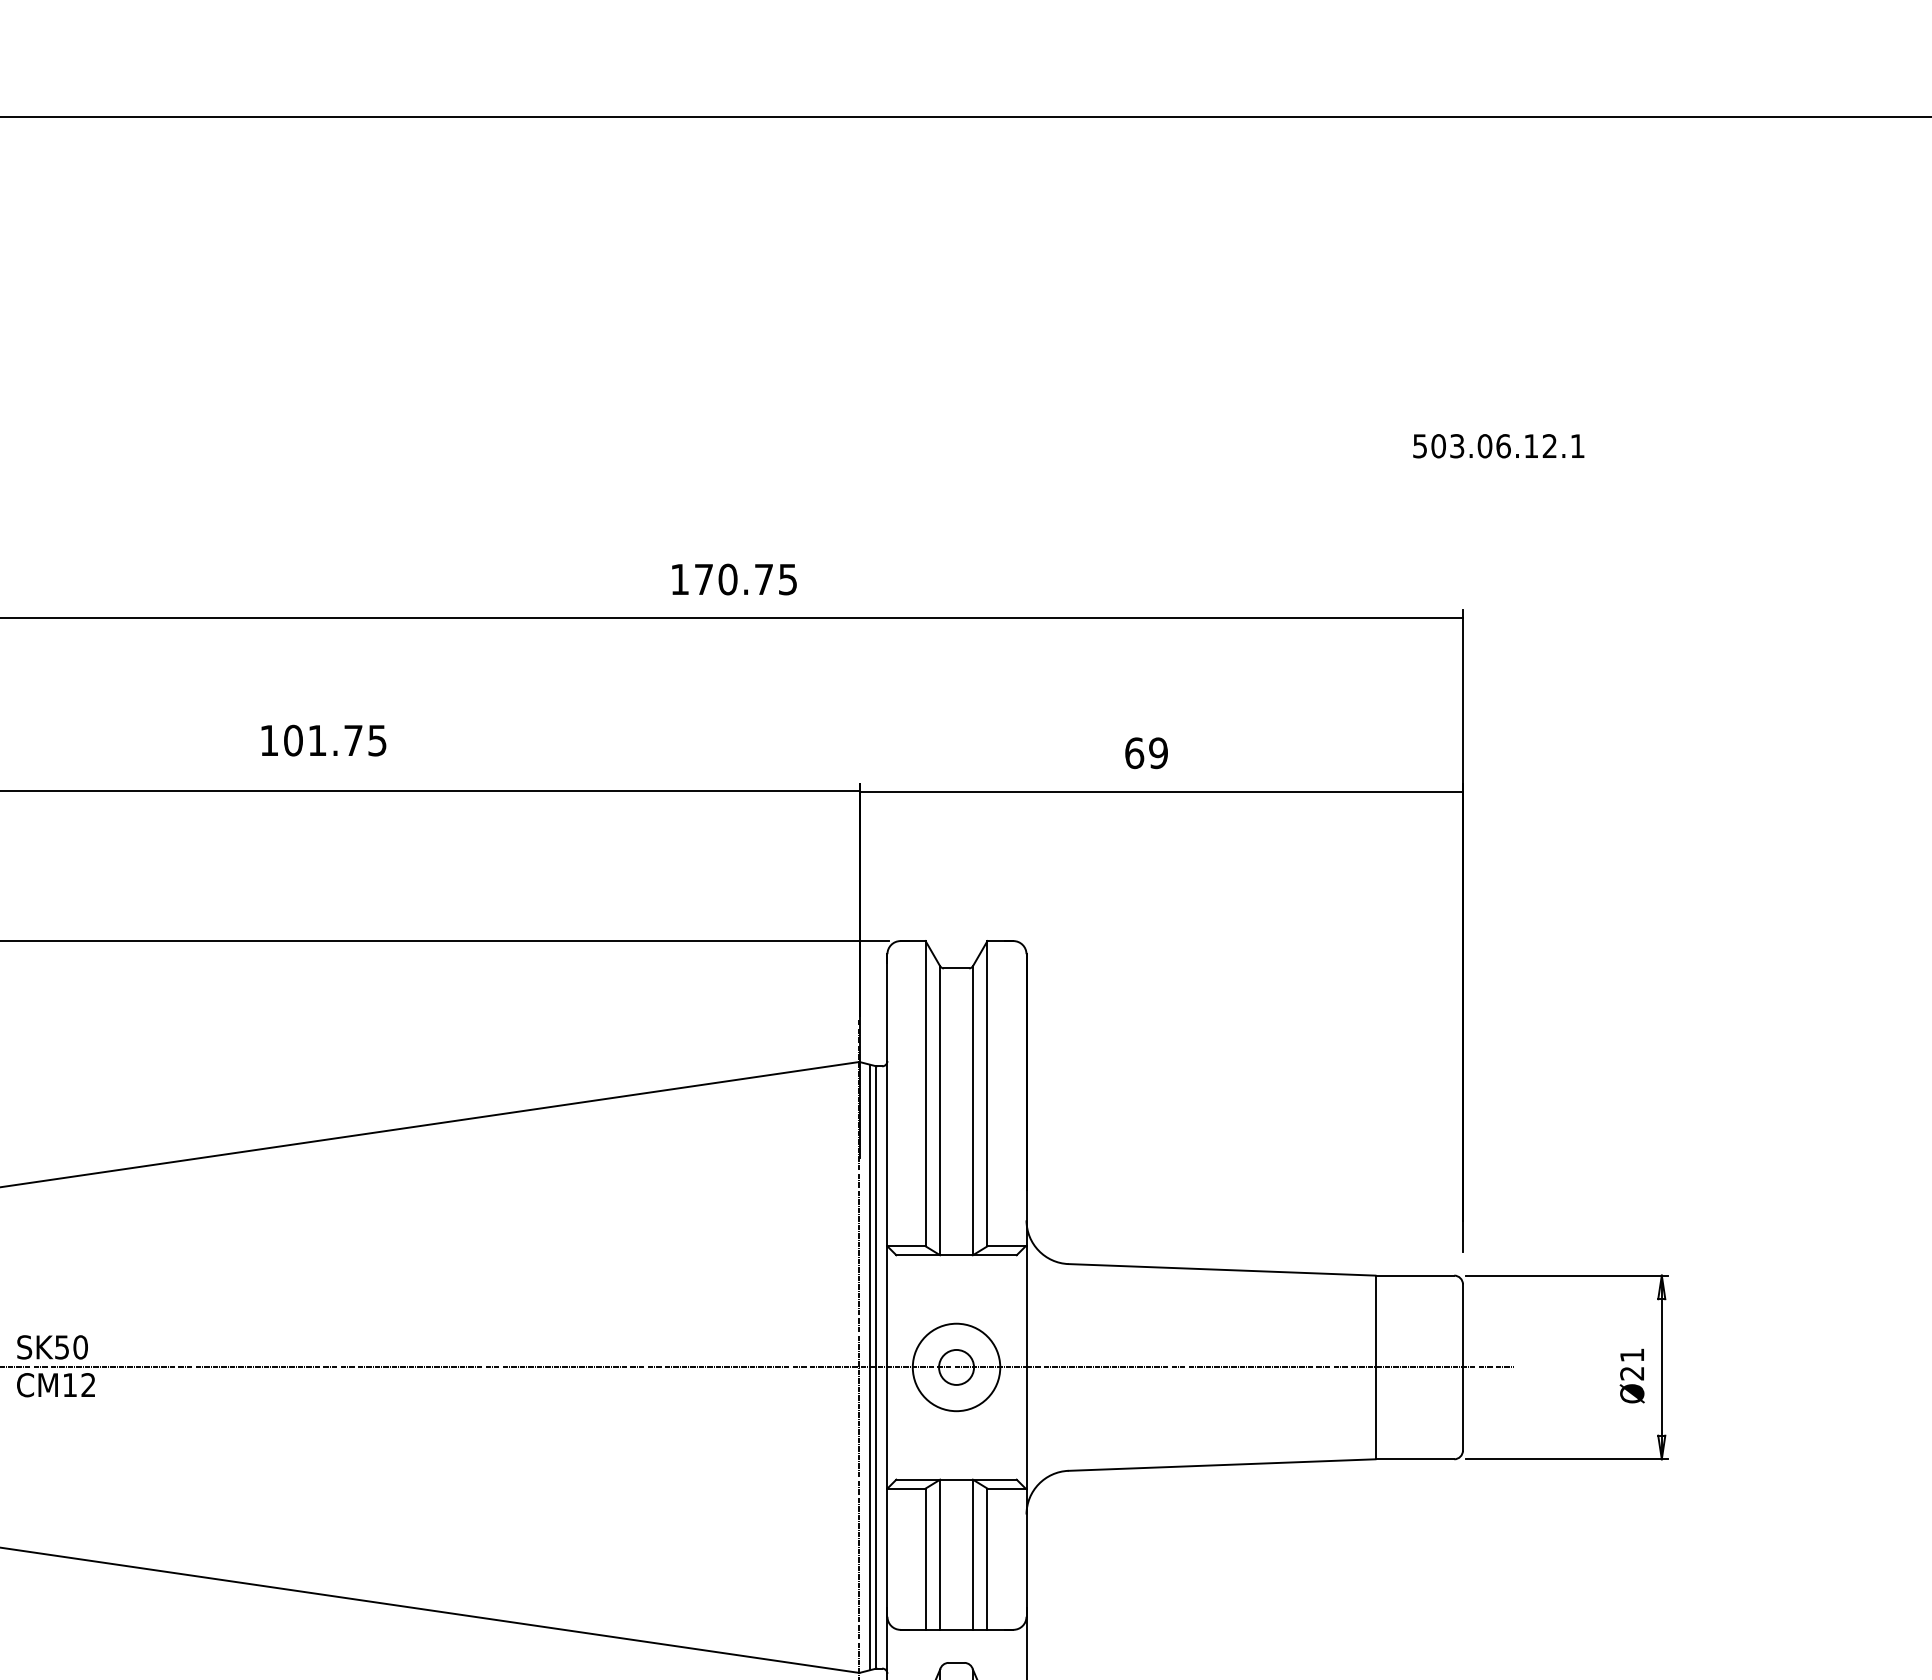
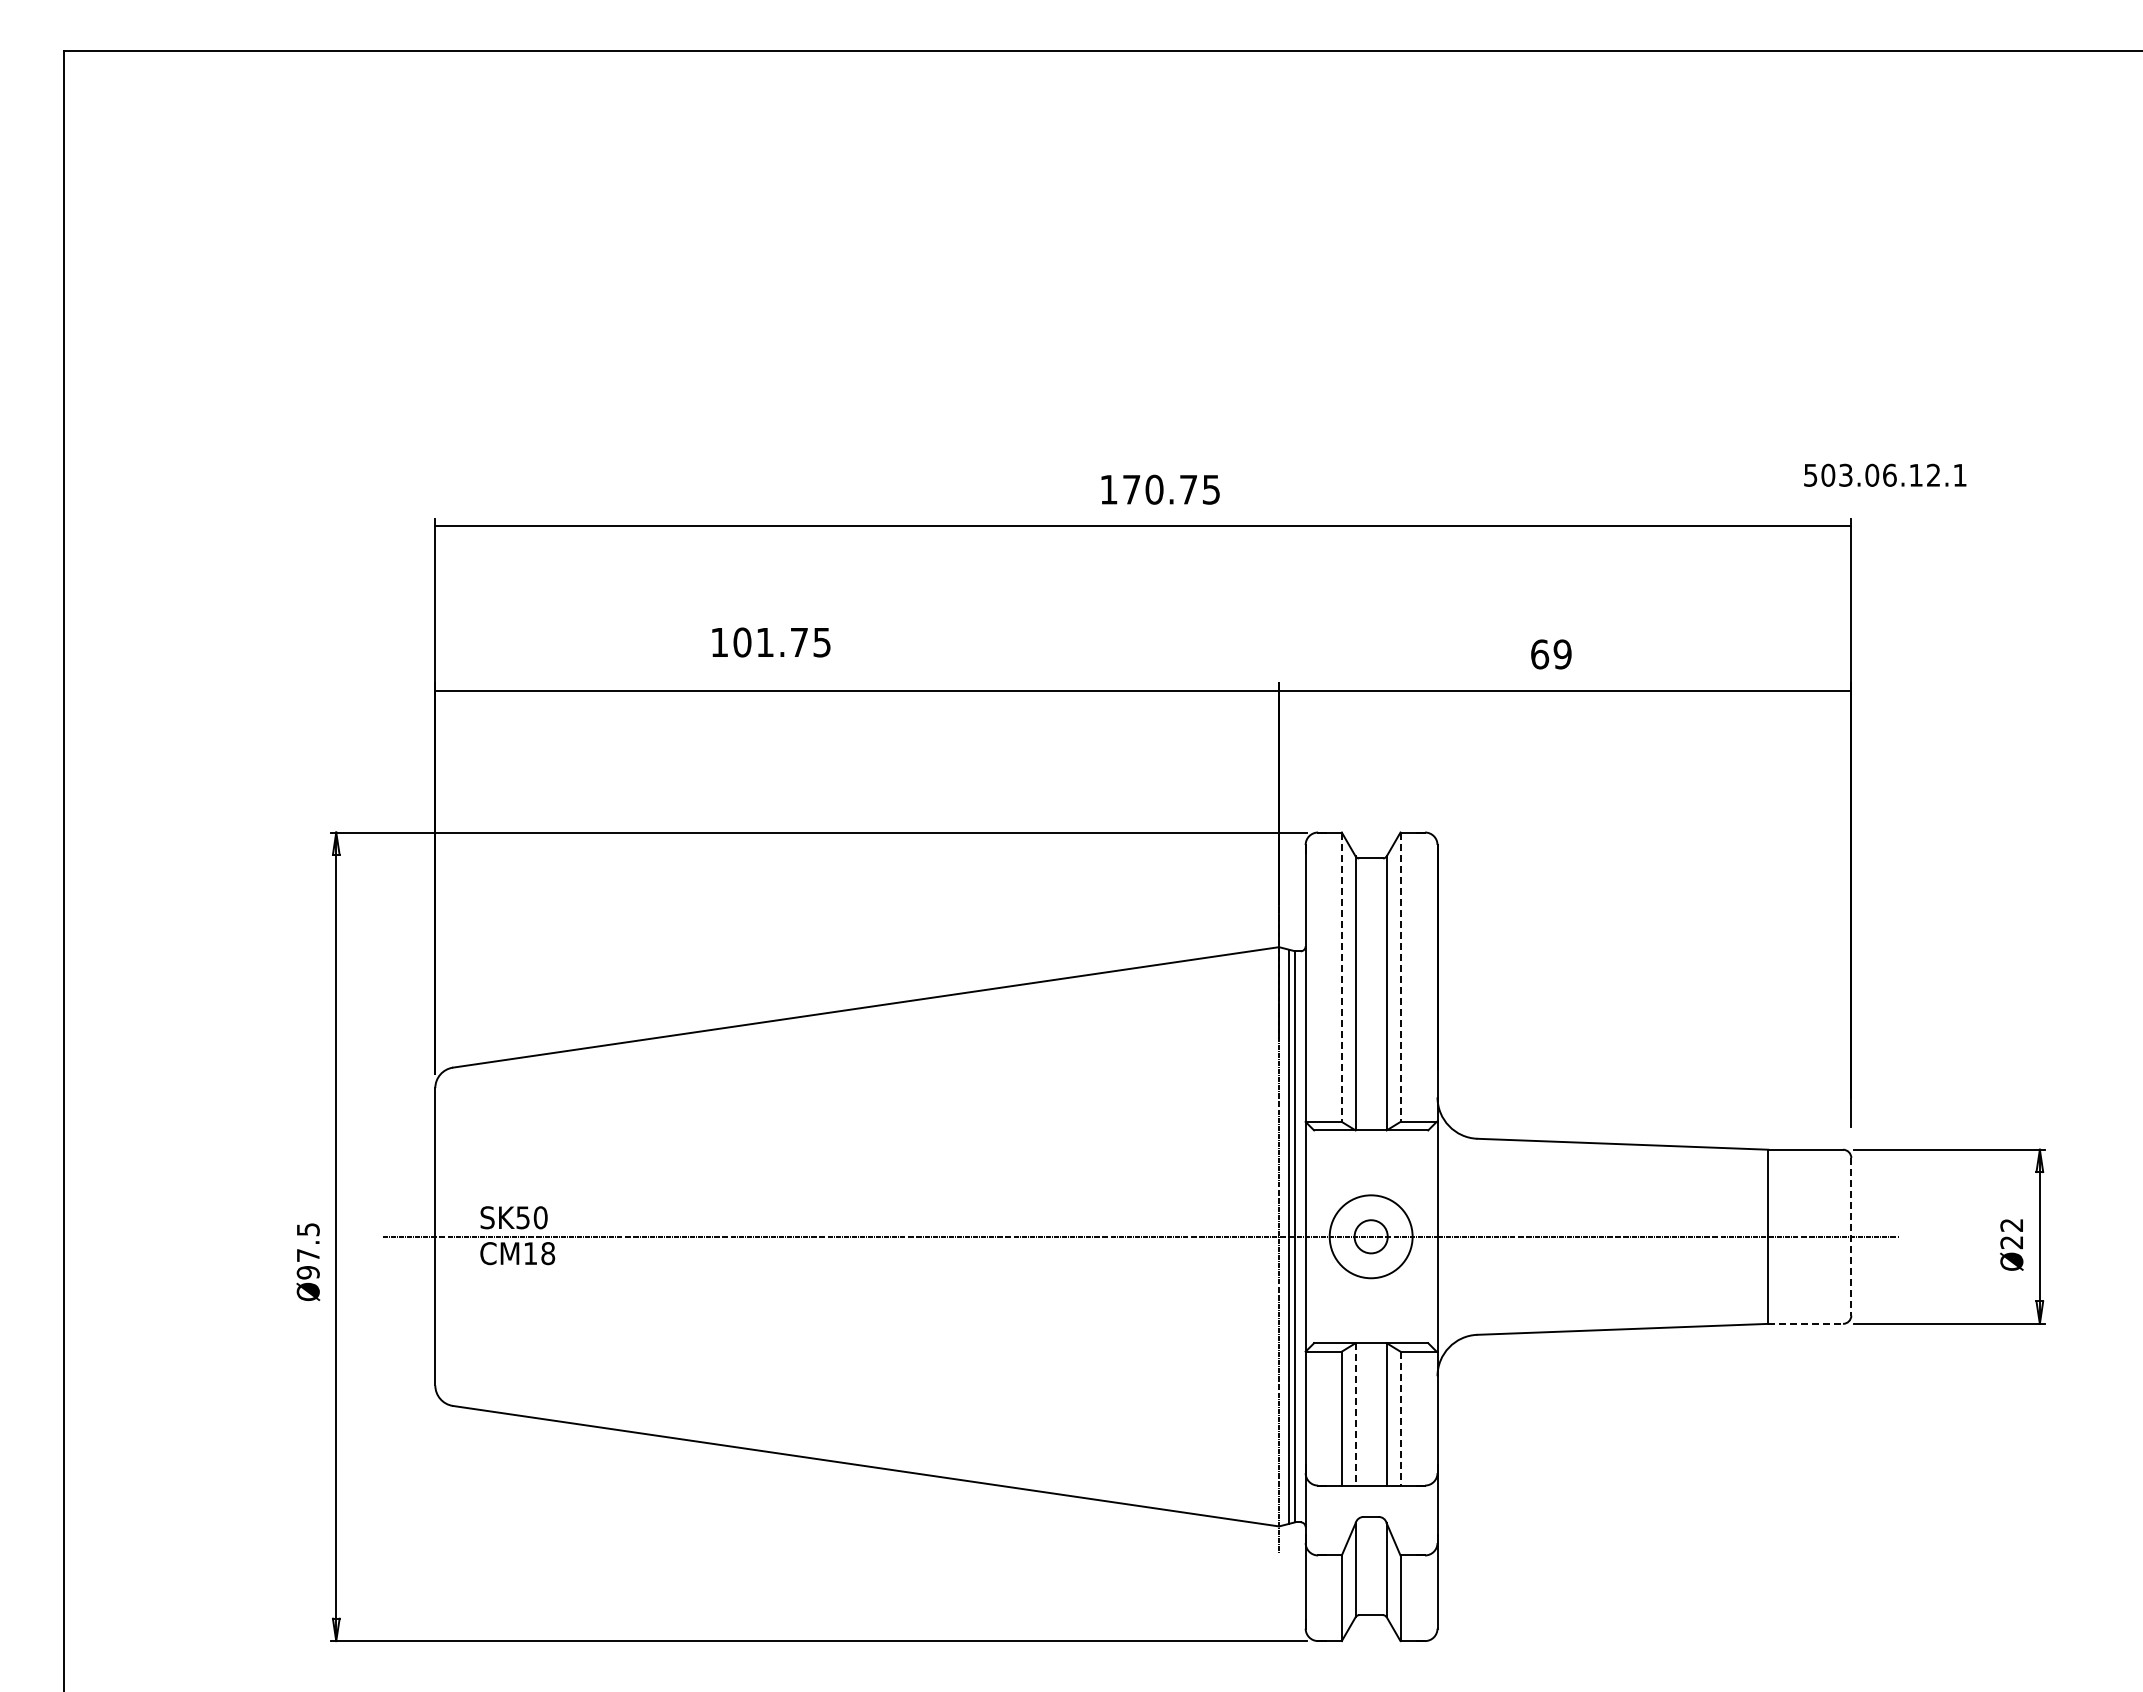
text: (1499, 445) -> (1885, 474), moved
line: (925, 1093) -> (1341, 977), solid -> dashed
line: (987, 1093) -> (1400, 977), solid -> dashed
text: (1631, 1355) -> (2011, 1225), Ø21 -> Ø22
line: (1463, 1367) -> (1851, 1236), solid -> dashed
text: (88, 1385) -> (548, 1253), CM12 -> CM18
line: (1415, 1458) -> (1806, 1323), solid -> dashed
line: (940, 1554) -> (1355, 1414), solid -> dashed
line: (987, 1559) -> (1400, 1418), solid -> dashed

